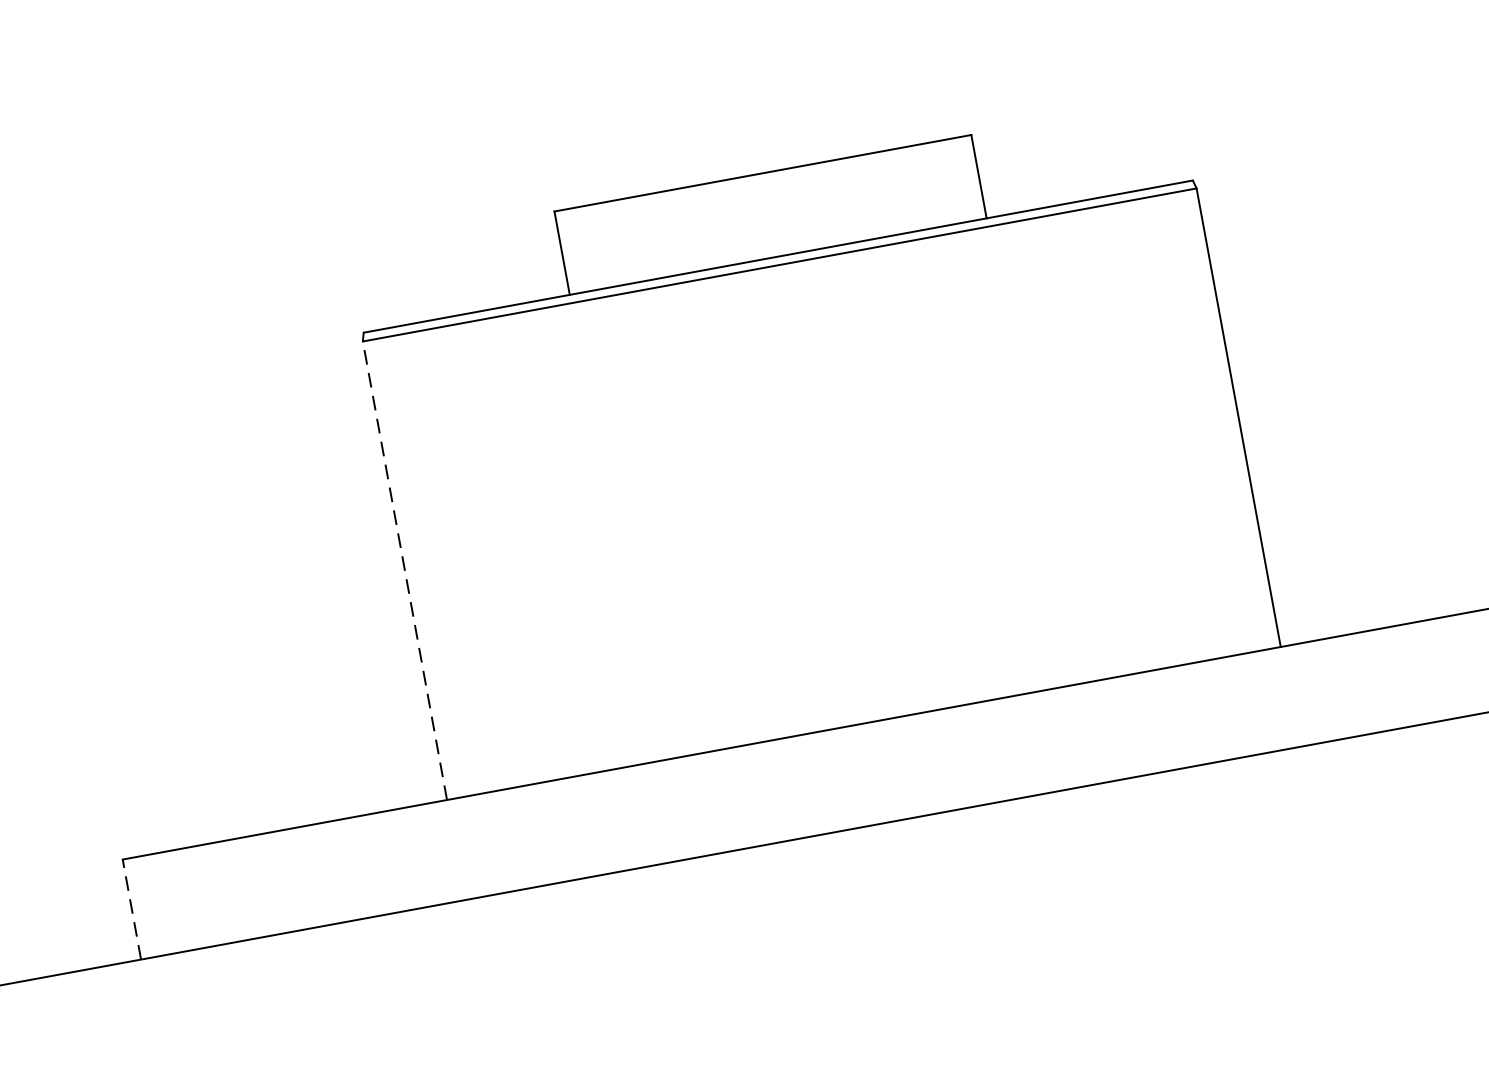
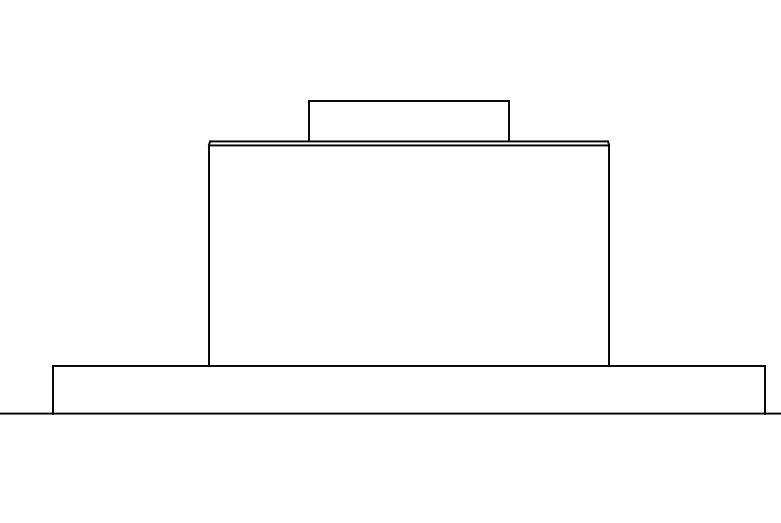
line: (403, 568) -> (208, 254), dashed -> solid
line: (132, 909) -> (53, 389), dashed -> solid

